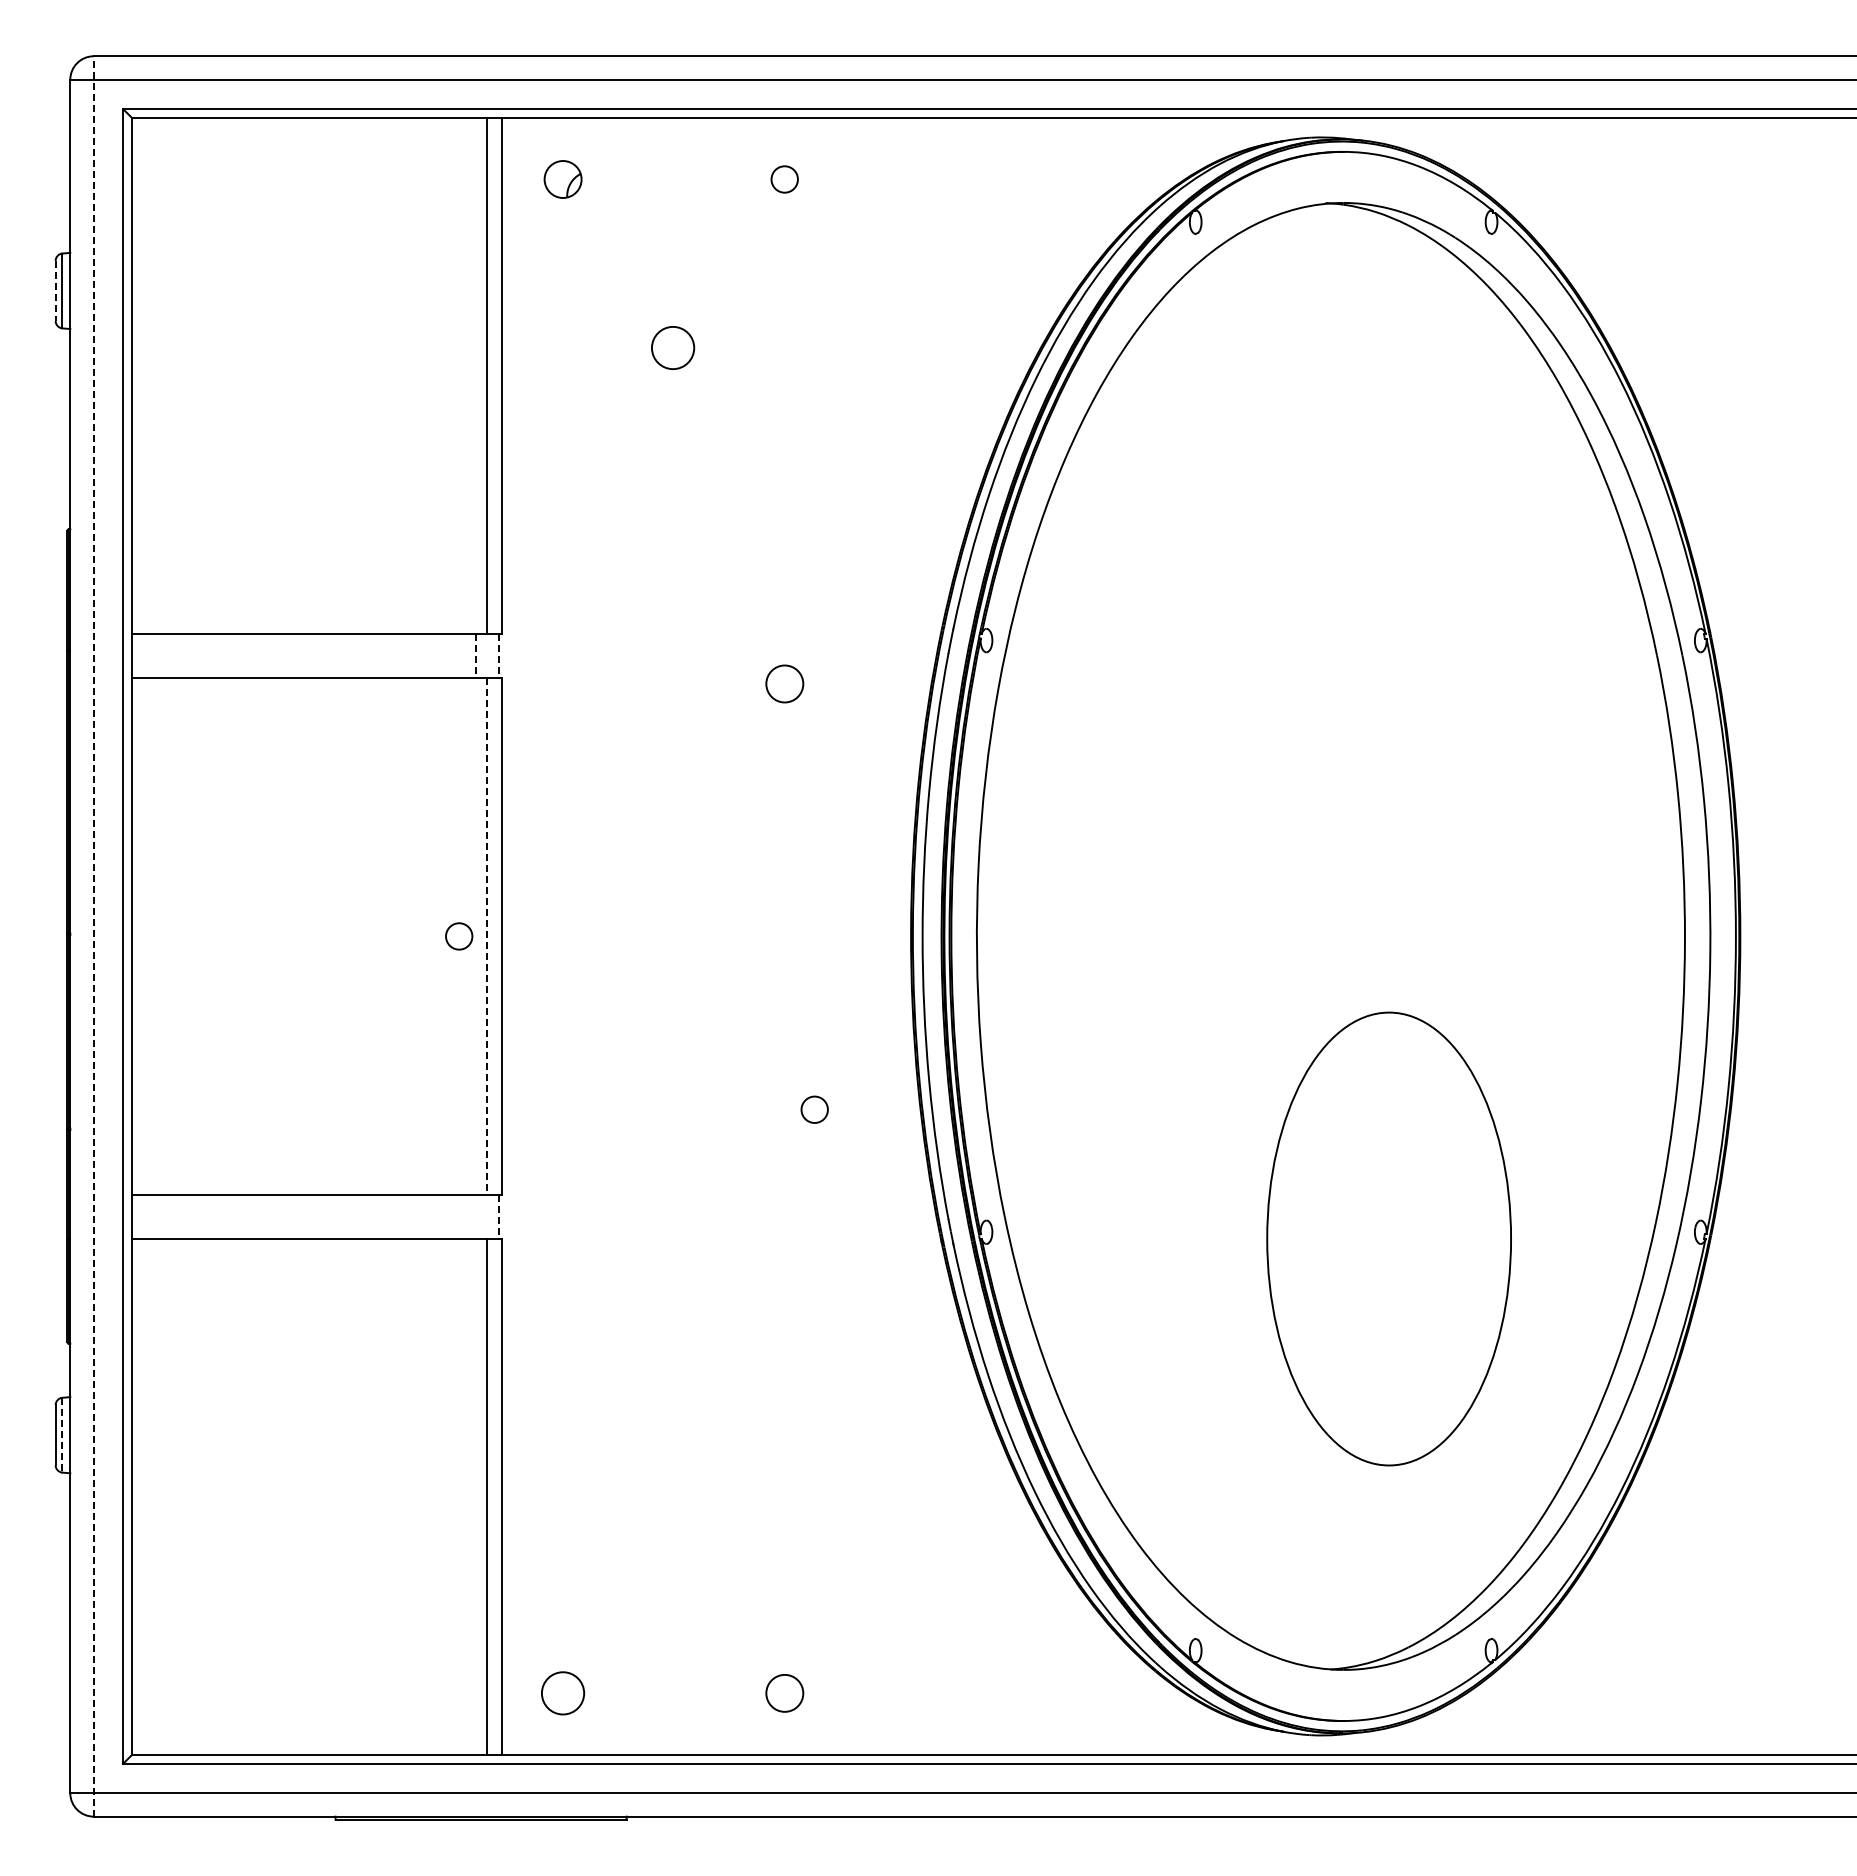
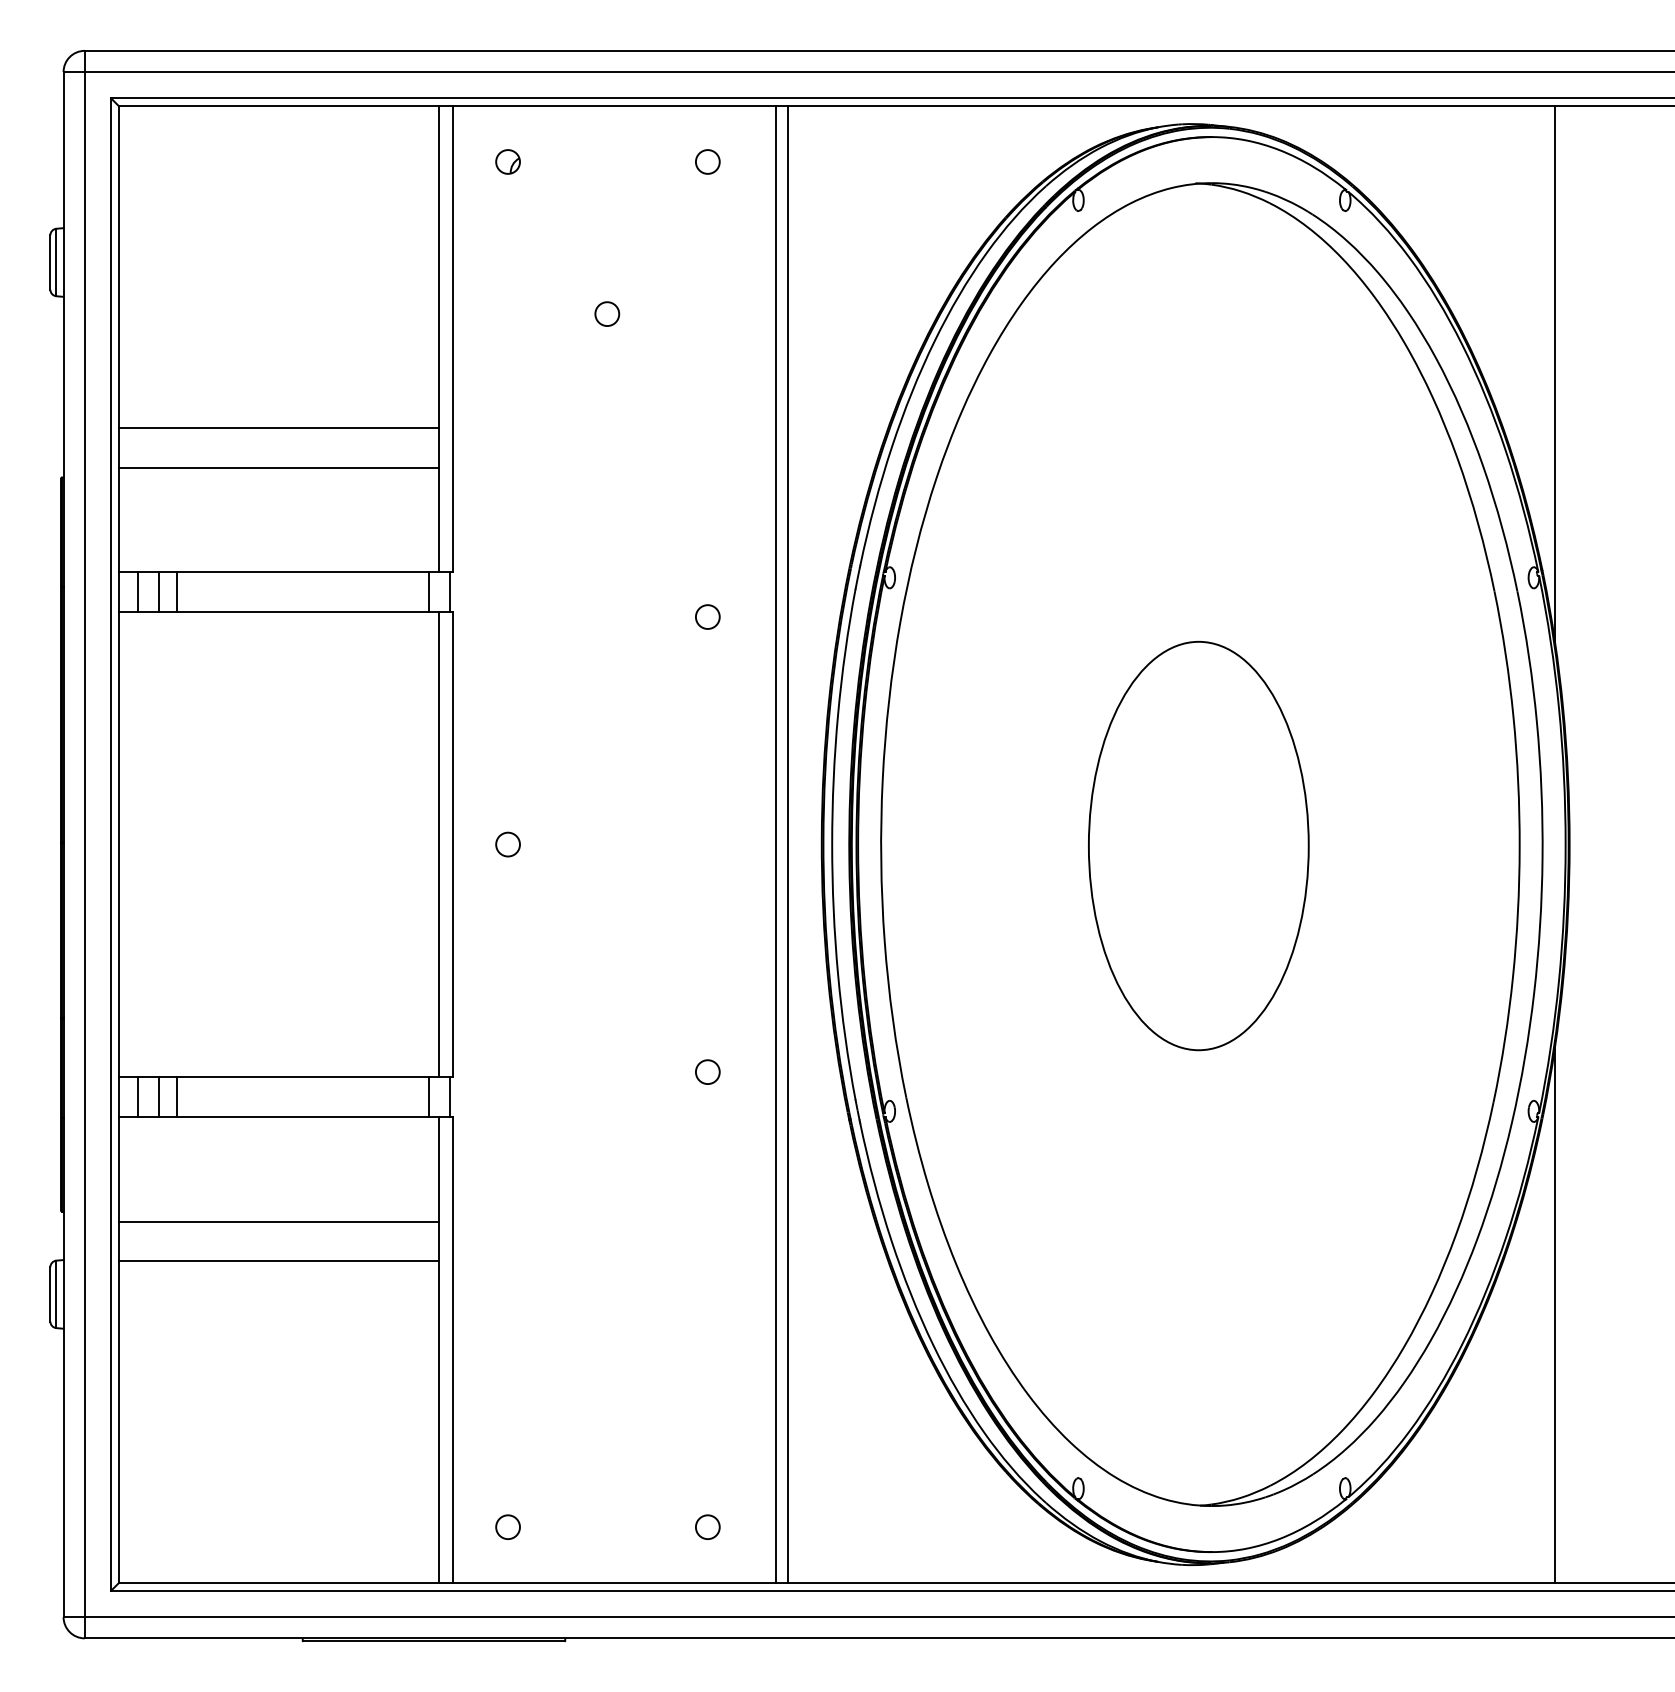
part: (563, 179) -> (508, 161), size x0.71
line: (55, 291) -> (50, 262), dashed -> solid
circle: (673, 348) -> (607, 314), size x0.62
line: (1724, 416) -> (1555, 375), added
line: (308, 474) -> (278, 428), added
line: (308, 518) -> (278, 467), added
line: (152, 656) -> (137, 592), added
line: (175, 656) -> (158, 592), added
line: (195, 656) -> (176, 592), added
line: (475, 656) -> (428, 592), dashed -> solid
line: (498, 656) -> (449, 592), dashed -> solid
circle: (784, 684) -> (707, 617), size x0.71
line: (93, 935) -> (84, 843), dashed -> solid
circle: (459, 936) -> (508, 844), moved
line: (486, 936) -> (438, 844), dashed -> solid
line: (860, 936) -> (776, 844), added
line: (873, 936) -> (787, 844), added
circle: (814, 1109) -> (707, 1071), moved
line: (152, 1216) -> (137, 1097), added
line: (175, 1216) -> (158, 1097), added
line: (195, 1216) -> (176, 1097), added
line: (475, 1216) -> (428, 1097), added
line: (498, 1217) -> (449, 1098), dashed -> solid
part: (1388, 1238) -> (1198, 845), moved
line: (308, 1354) -> (278, 1221), added
line: (308, 1398) -> (278, 1261), added
line: (62, 1435) -> (56, 1294), dashed -> solid
line: (1724, 1454) -> (1555, 1311), added
circle: (563, 1693) -> (508, 1527), size x0.62
circle: (784, 1693) -> (707, 1527), size x0.71

